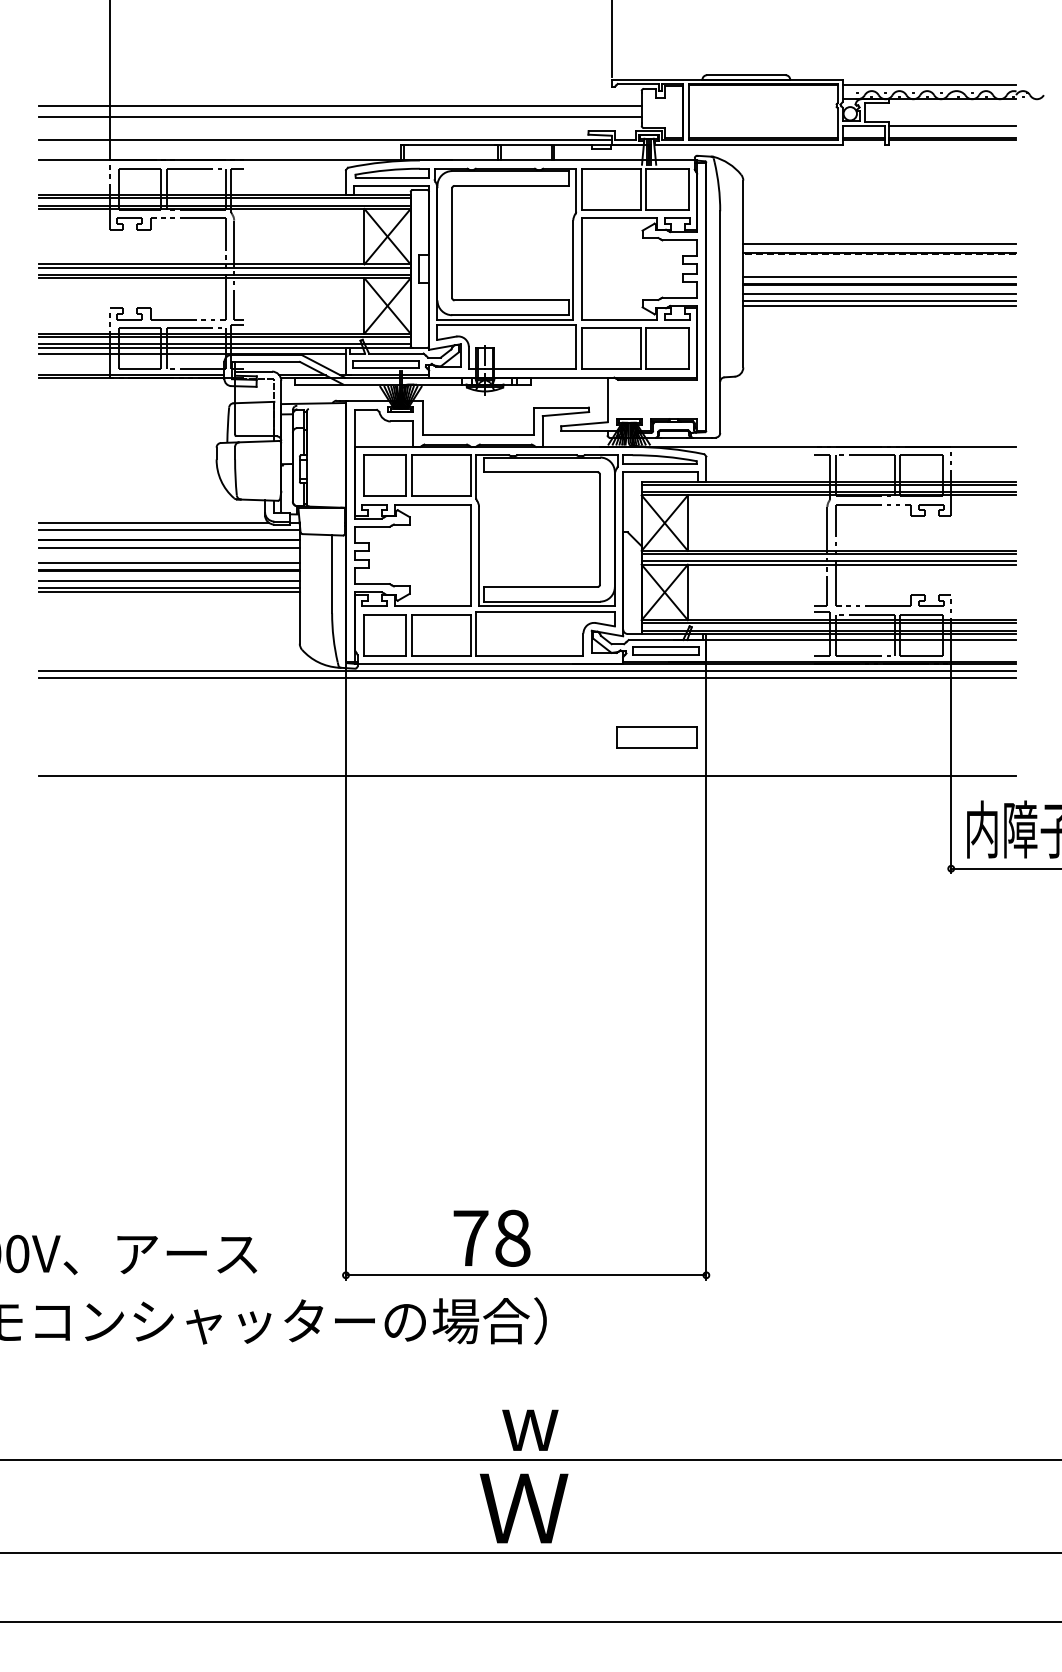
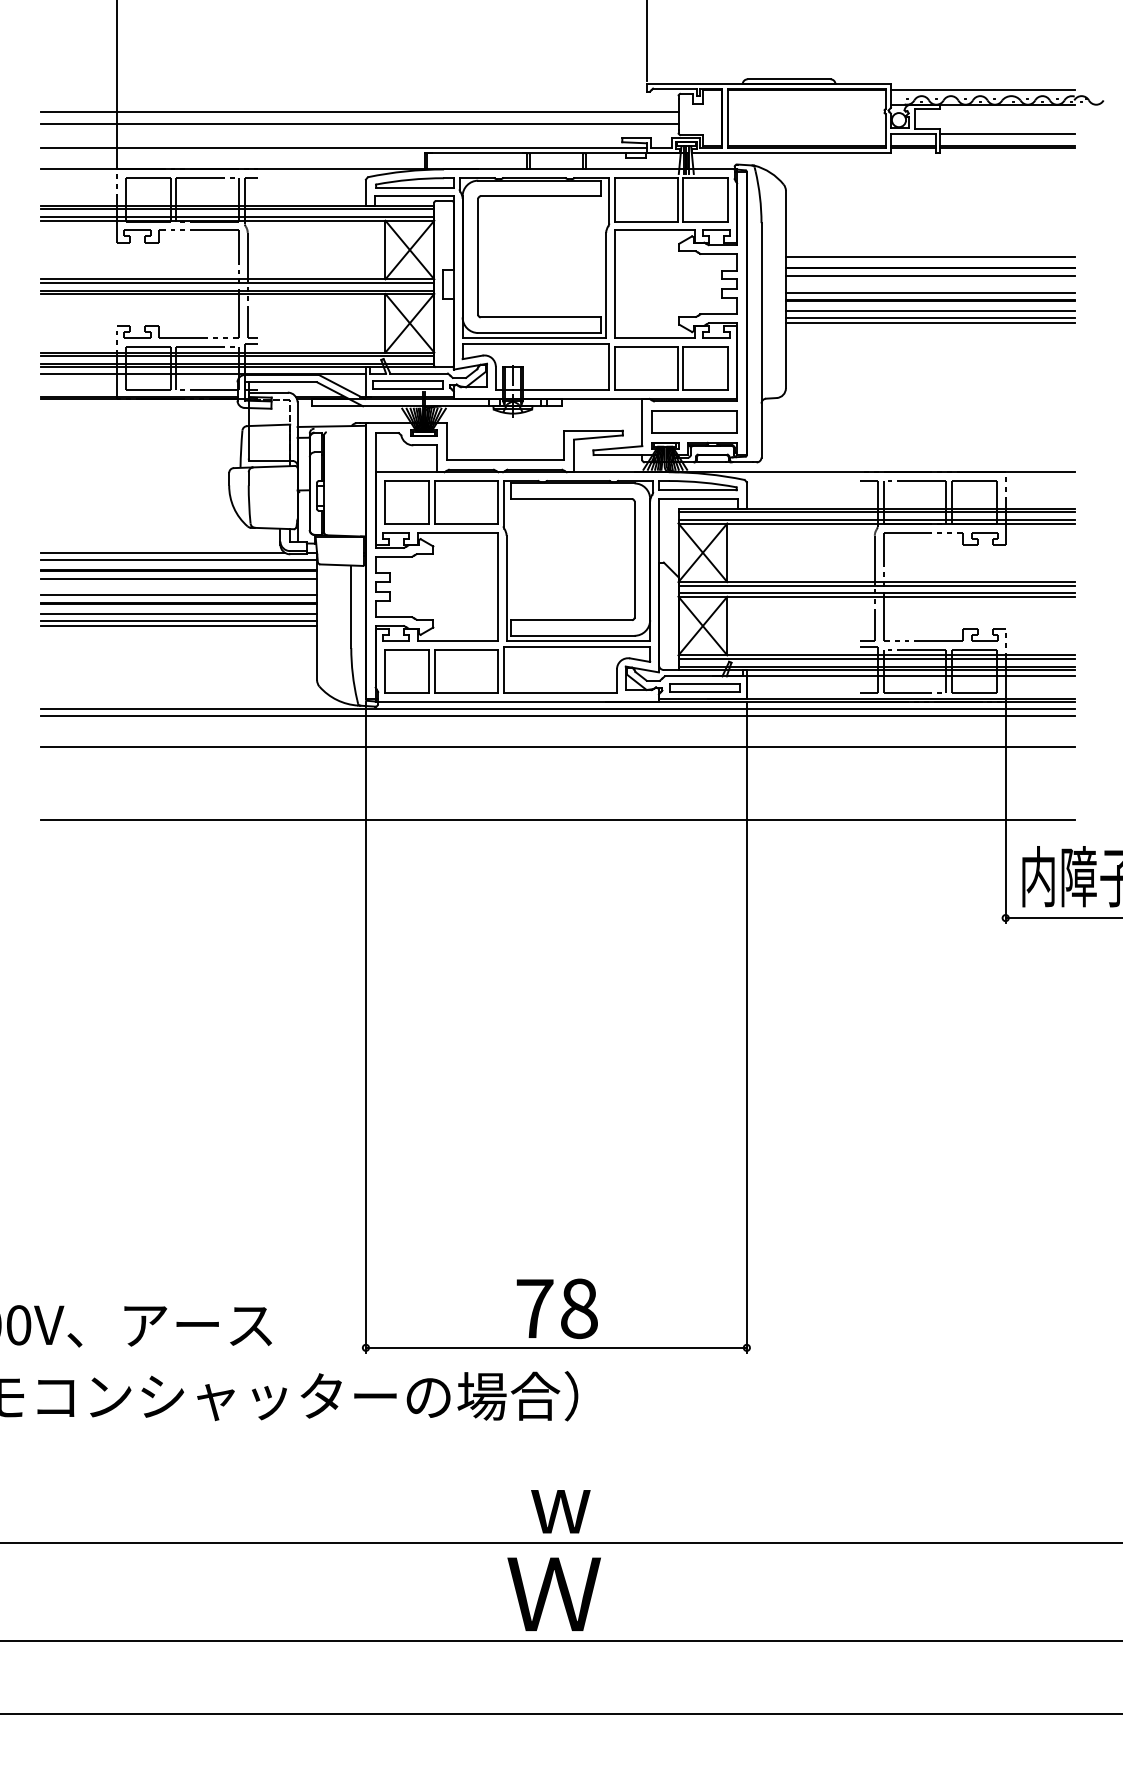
line: (879, 254) -> (929, 268), dashed -> solid
line: (879, 261) -> (929, 276), added
line: (527, 707) -> (557, 747), added
part: (656, 737) -> (694, 422), moved
text: (491, 1237) -> (556, 1307), moved

